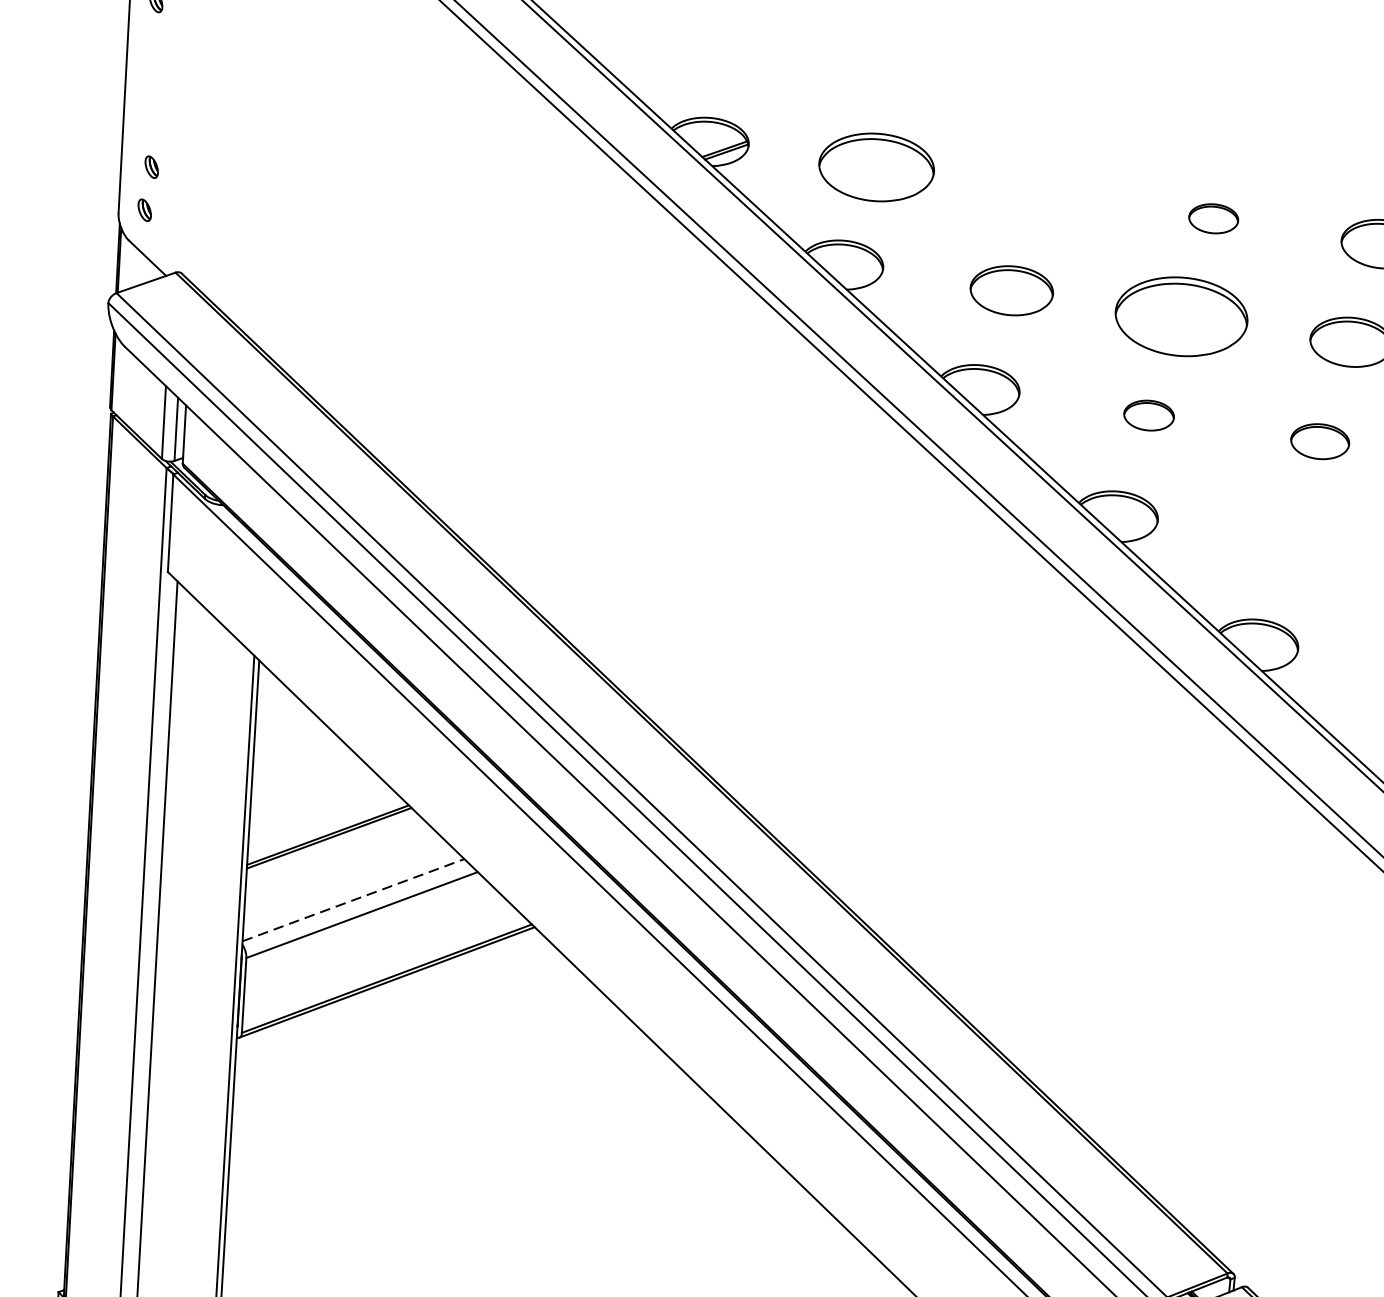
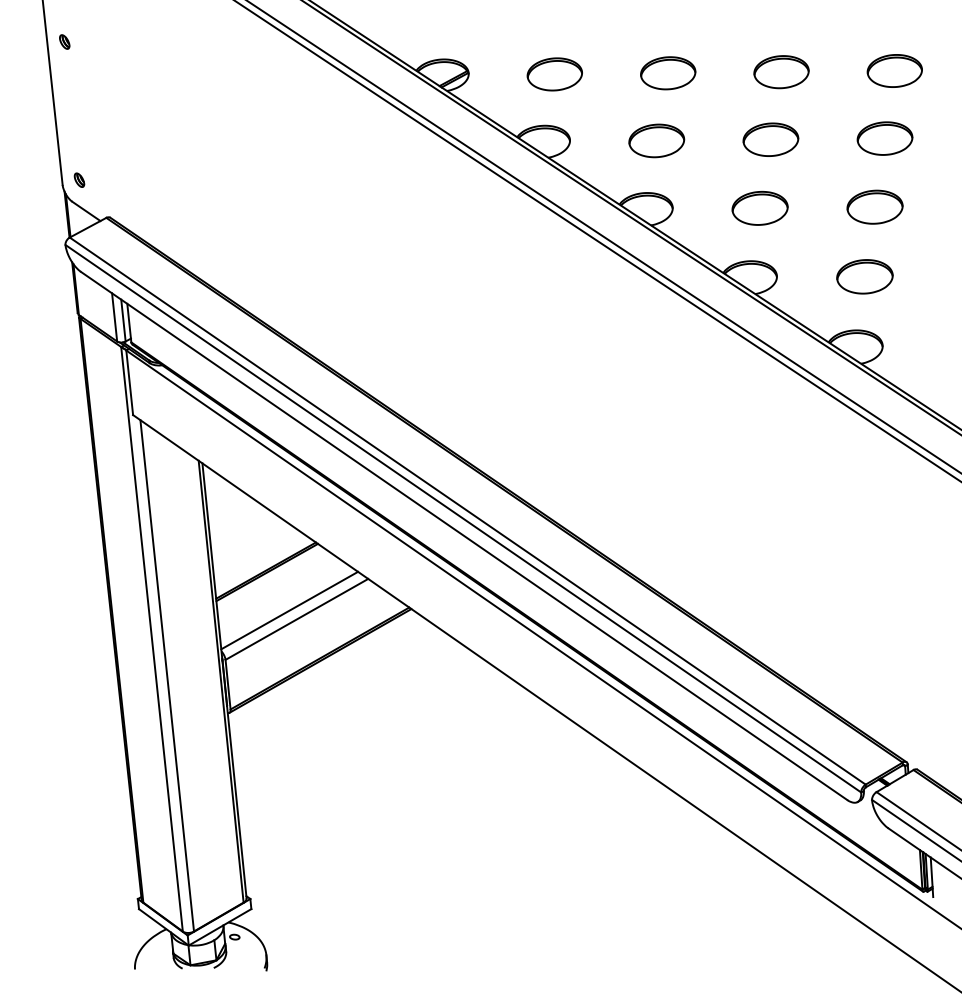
part: (151, 166) -> (79, 150), removed
part: (875, 167) -> (554, 74), size x0.71
part: (1045, 193) -> (668, 73), added
part: (1213, 219) -> (781, 72), size x1.67
part: (1181, 316) -> (770, 139), size x0.62
part: (1148, 414) -> (759, 207), size x1.67
part: (1319, 440) -> (874, 206), size x1.43
part: (1287, 542) -> (864, 276), added
line: (353, 900) -> (289, 610), dashed -> solid

